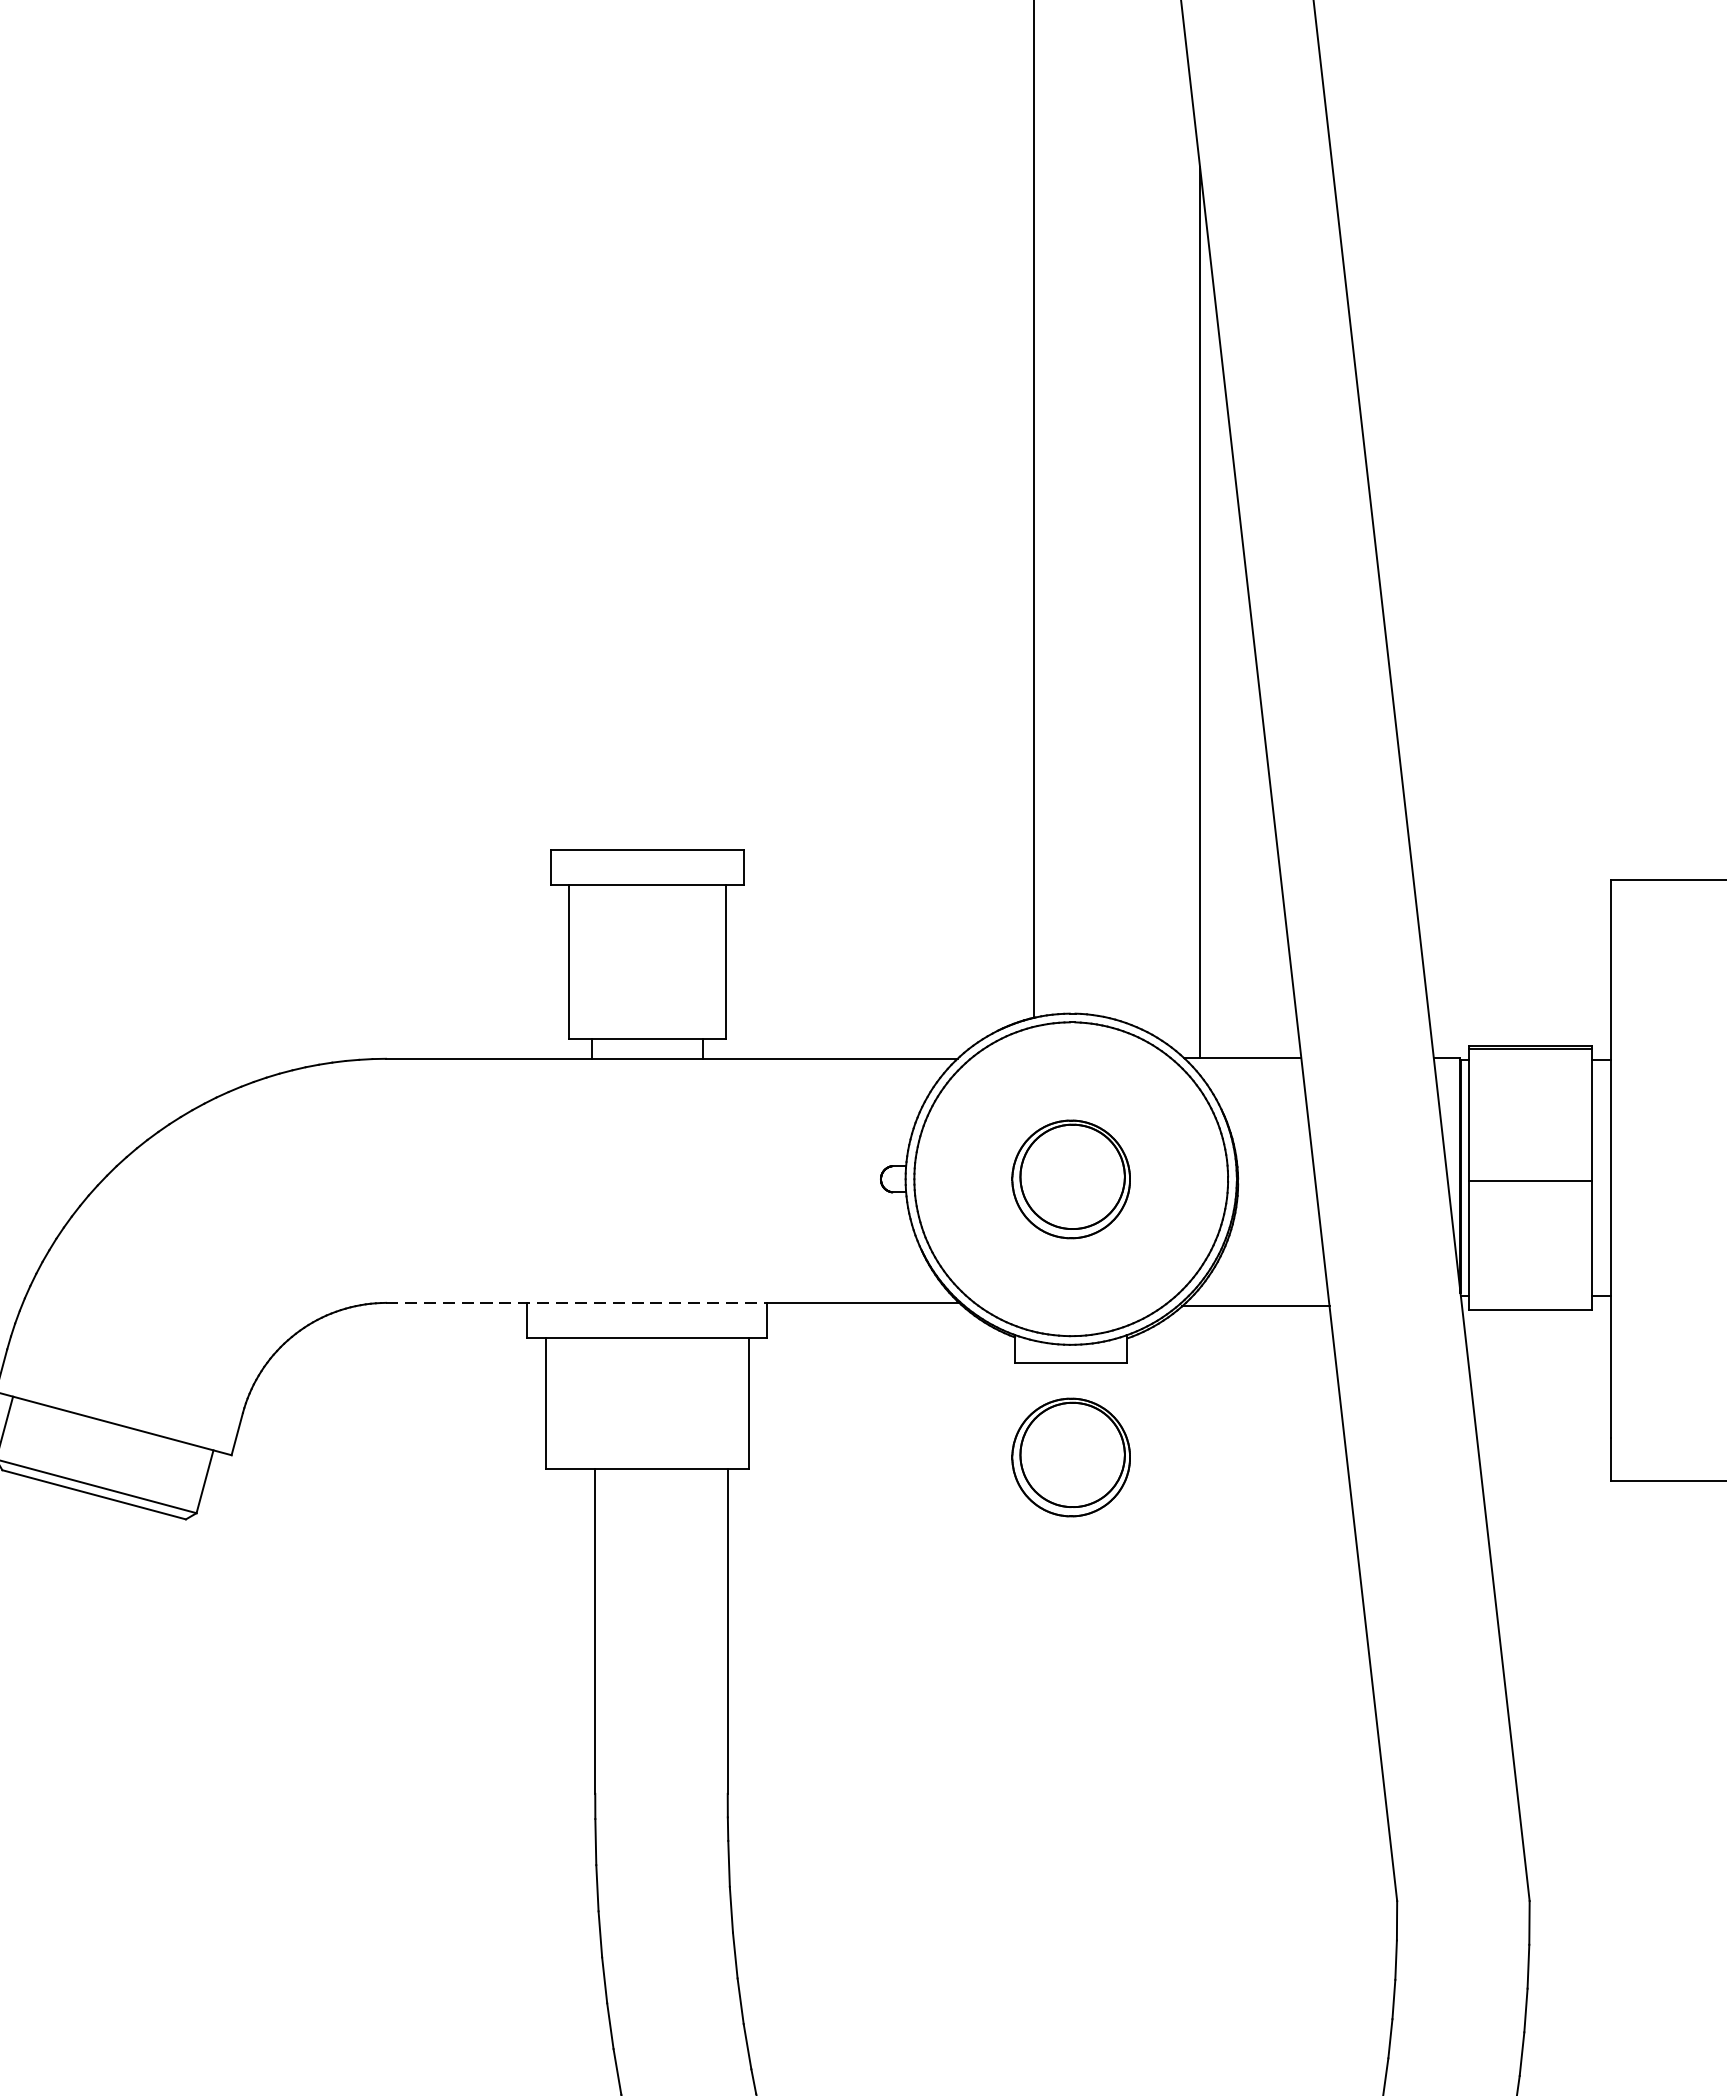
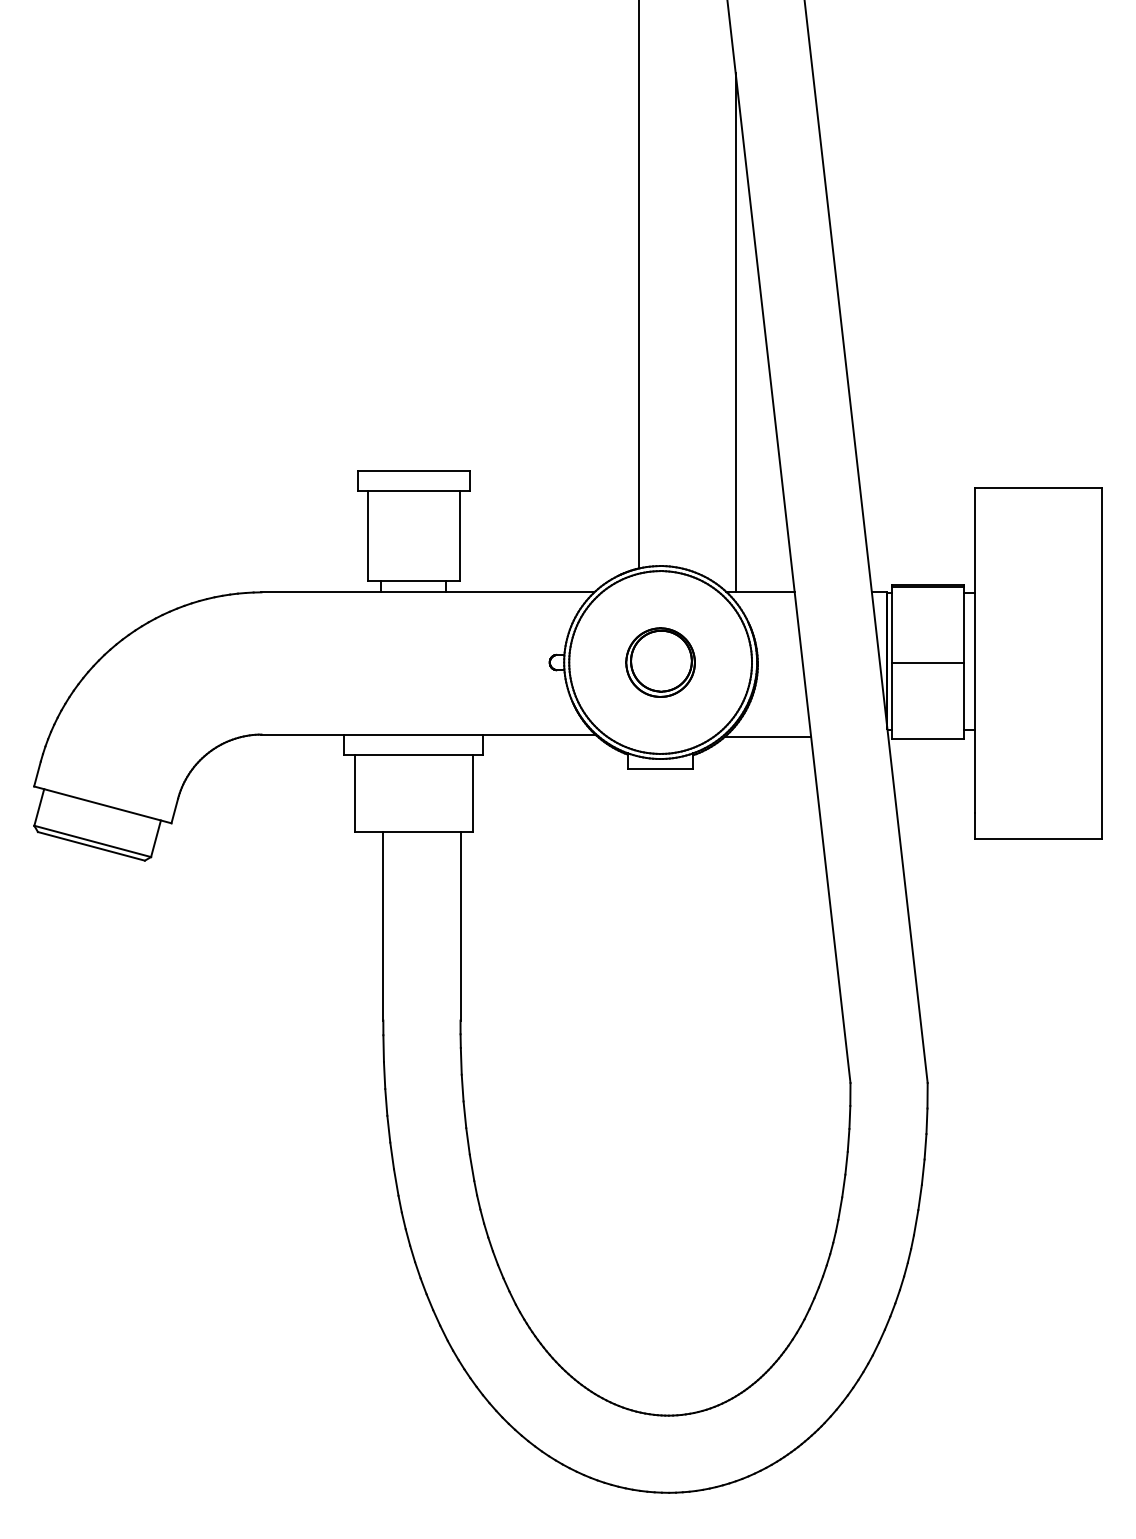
line: (576, 1302) -> (372, 734), dashed -> solid
part: (1071, 1457) -> (660, 824), removed

